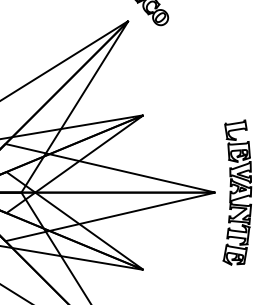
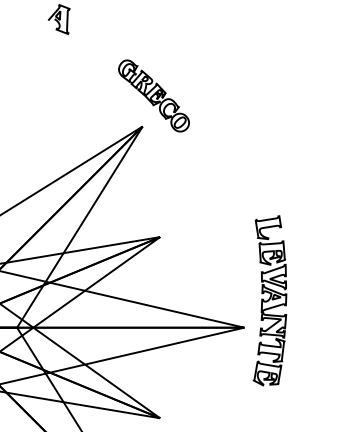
part: (236, 192) -> (269, 300), moved

